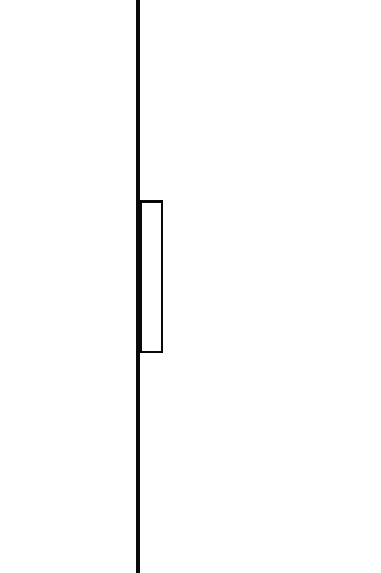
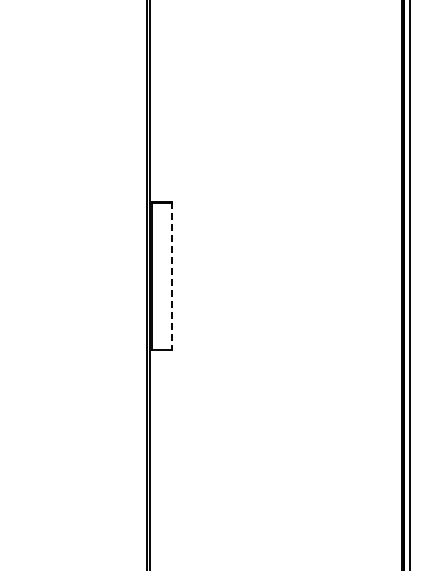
line: (161, 276) -> (171, 276), solid -> dashed

